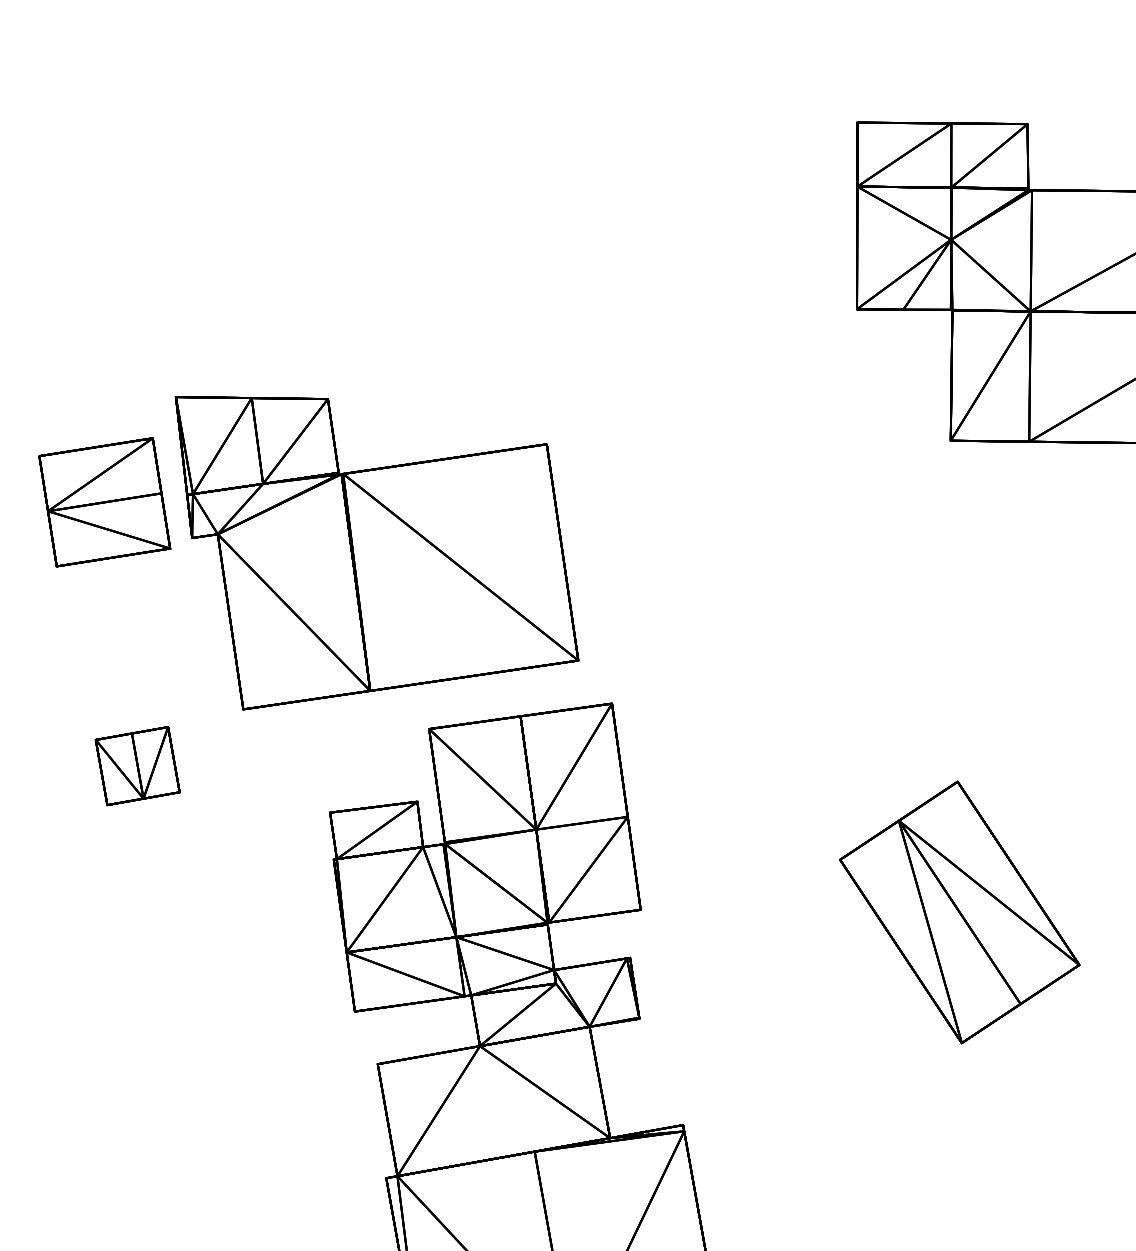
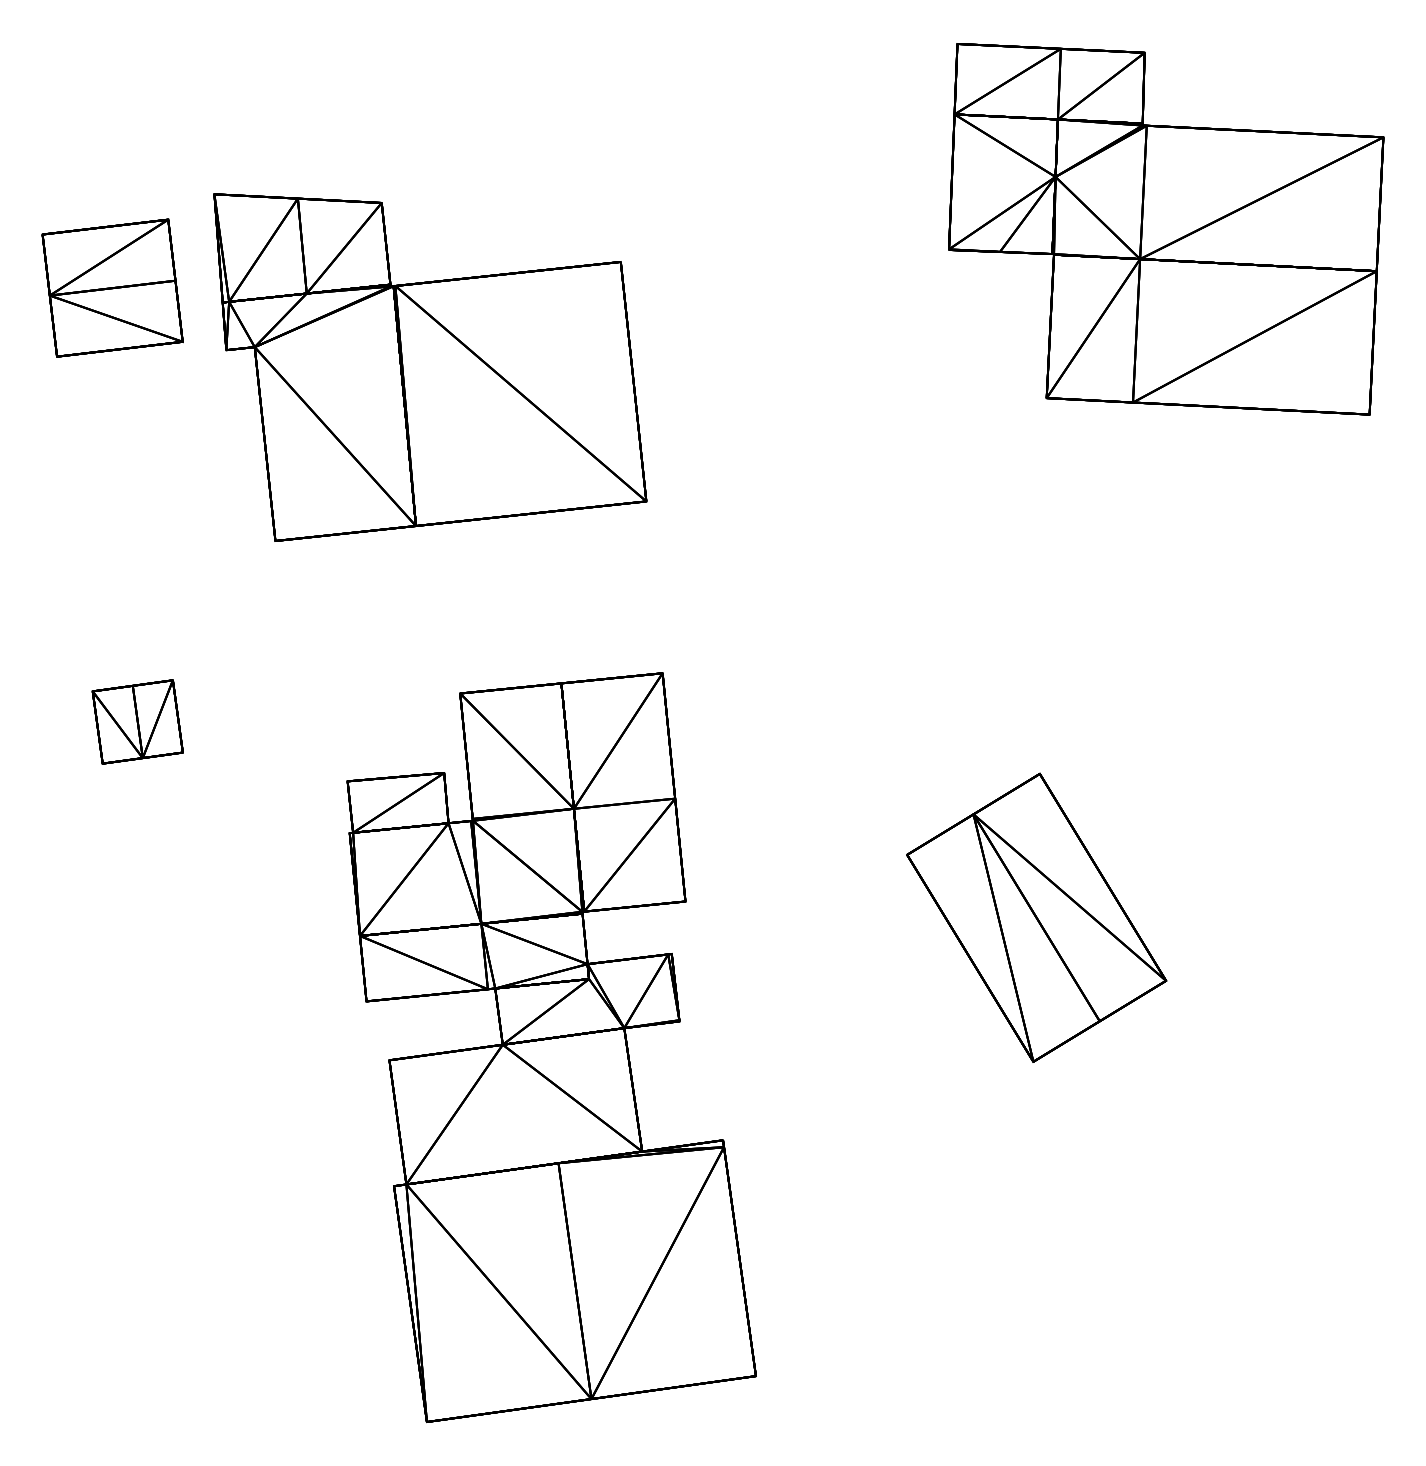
part: (104, 501) -> (112, 287), moved
part: (377, 546) -> (430, 367), moved

